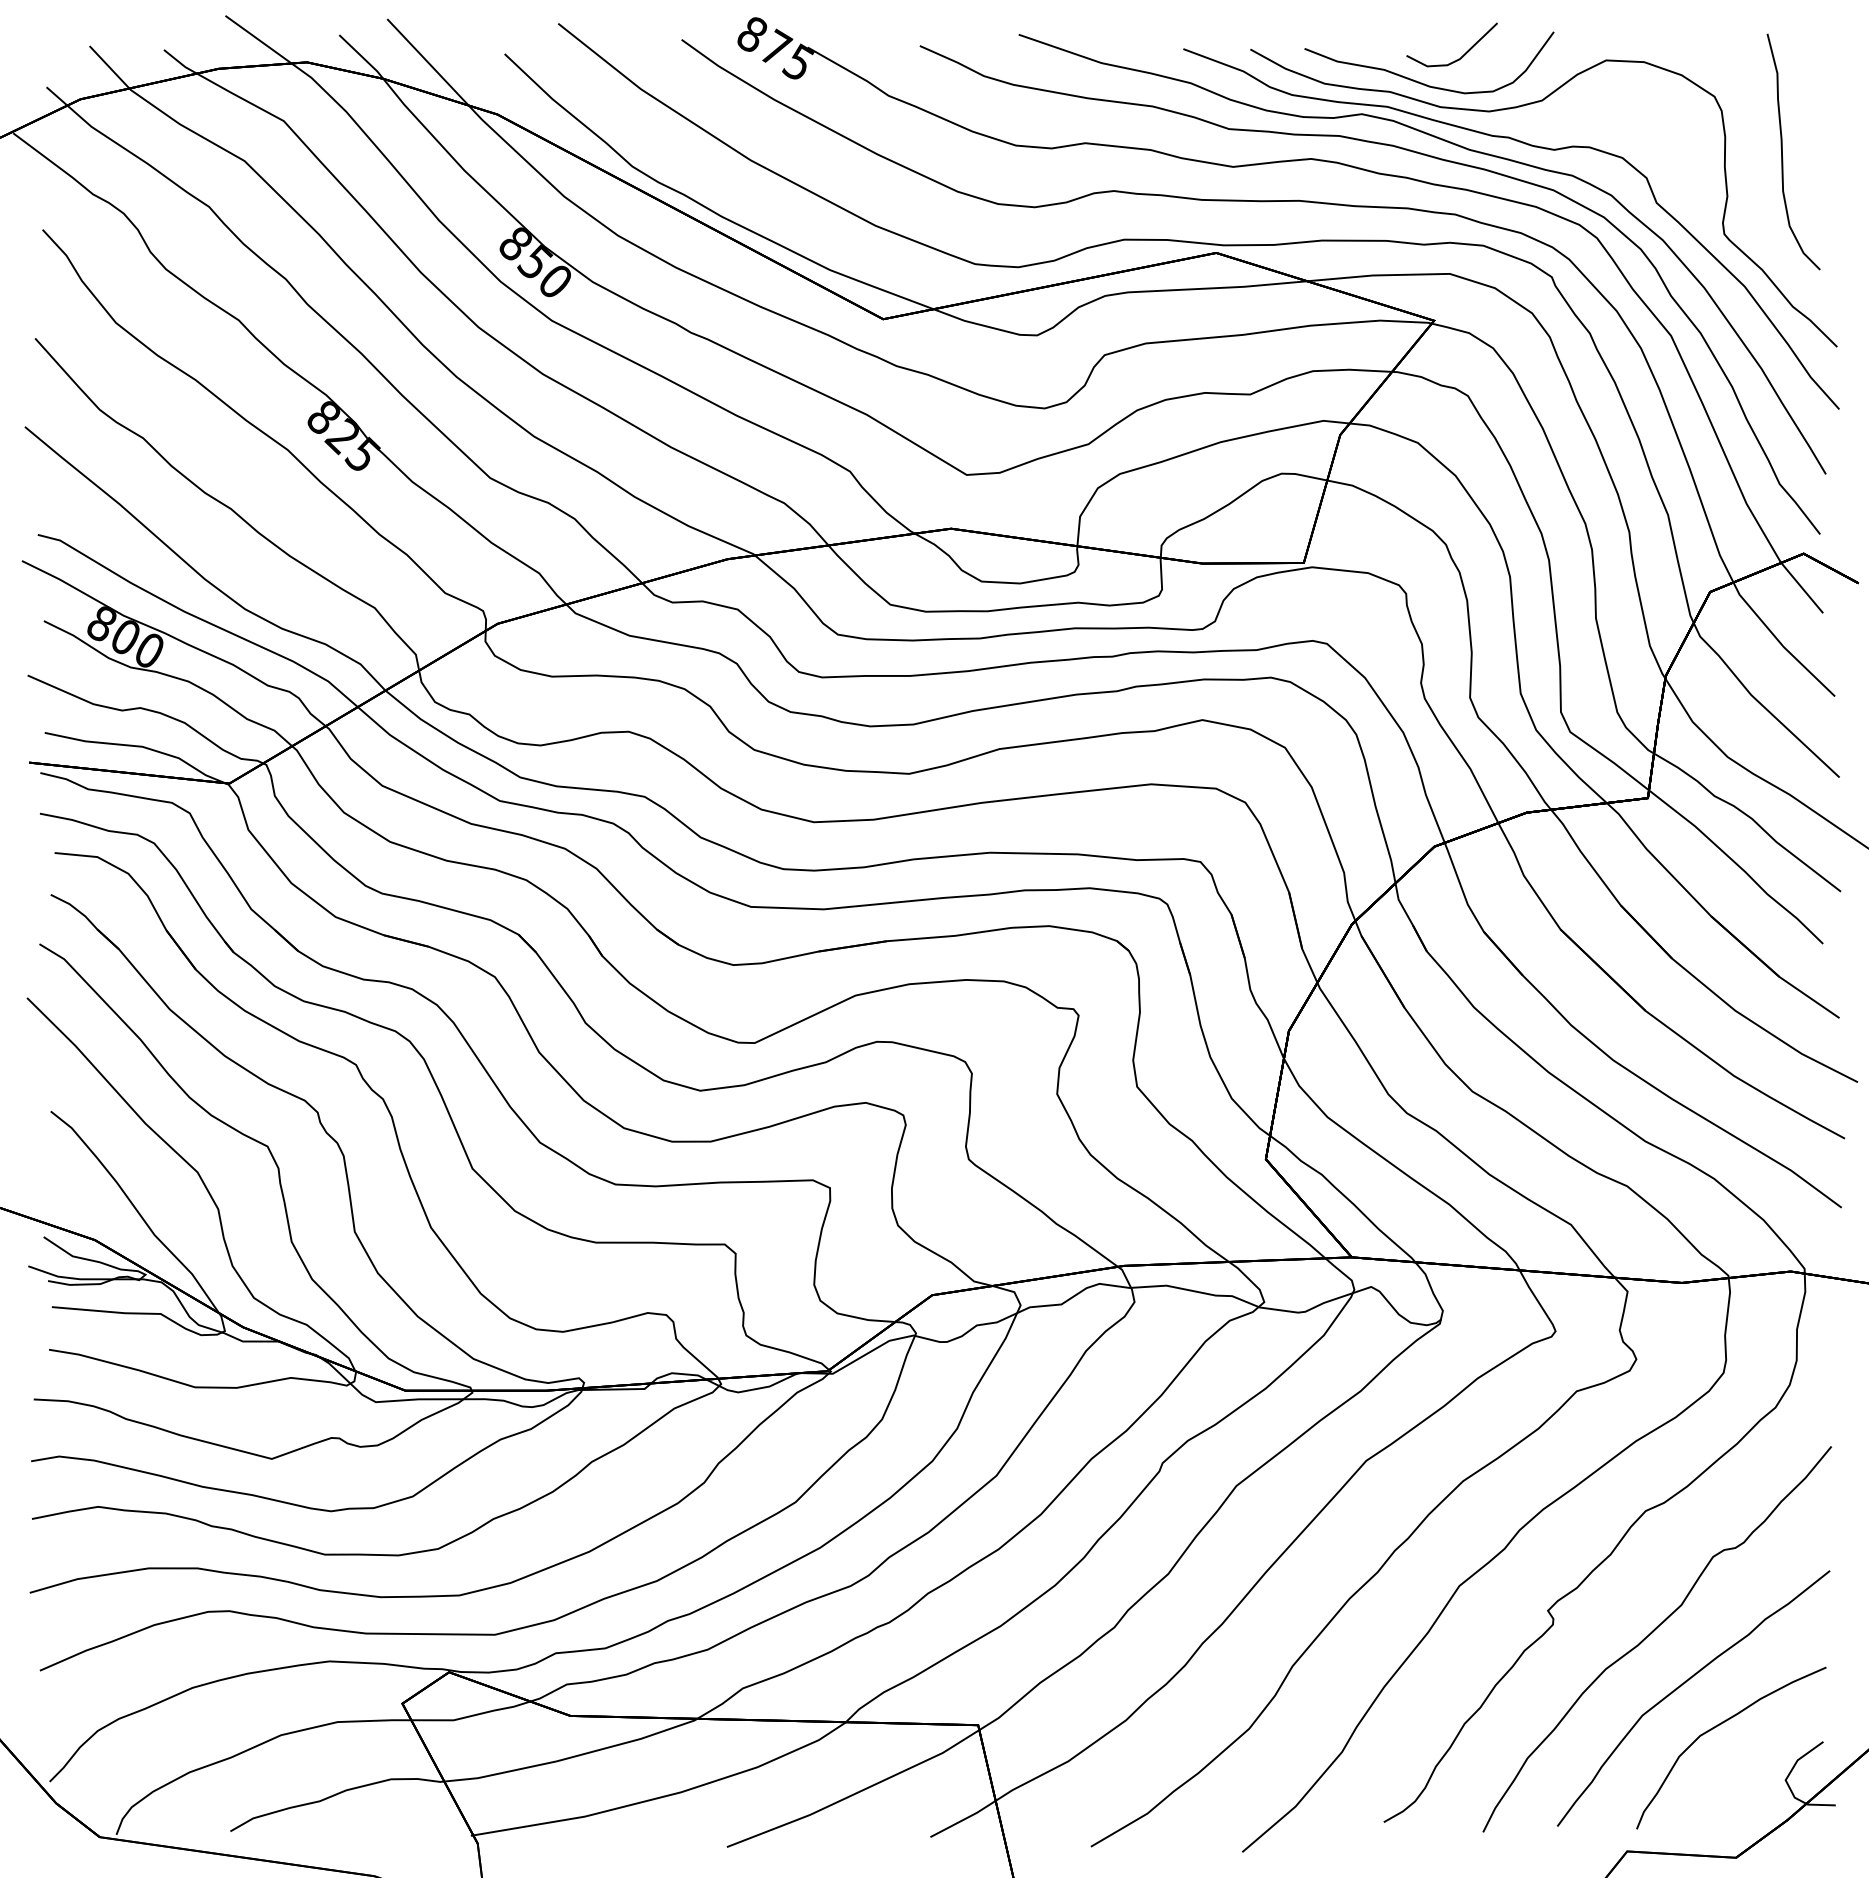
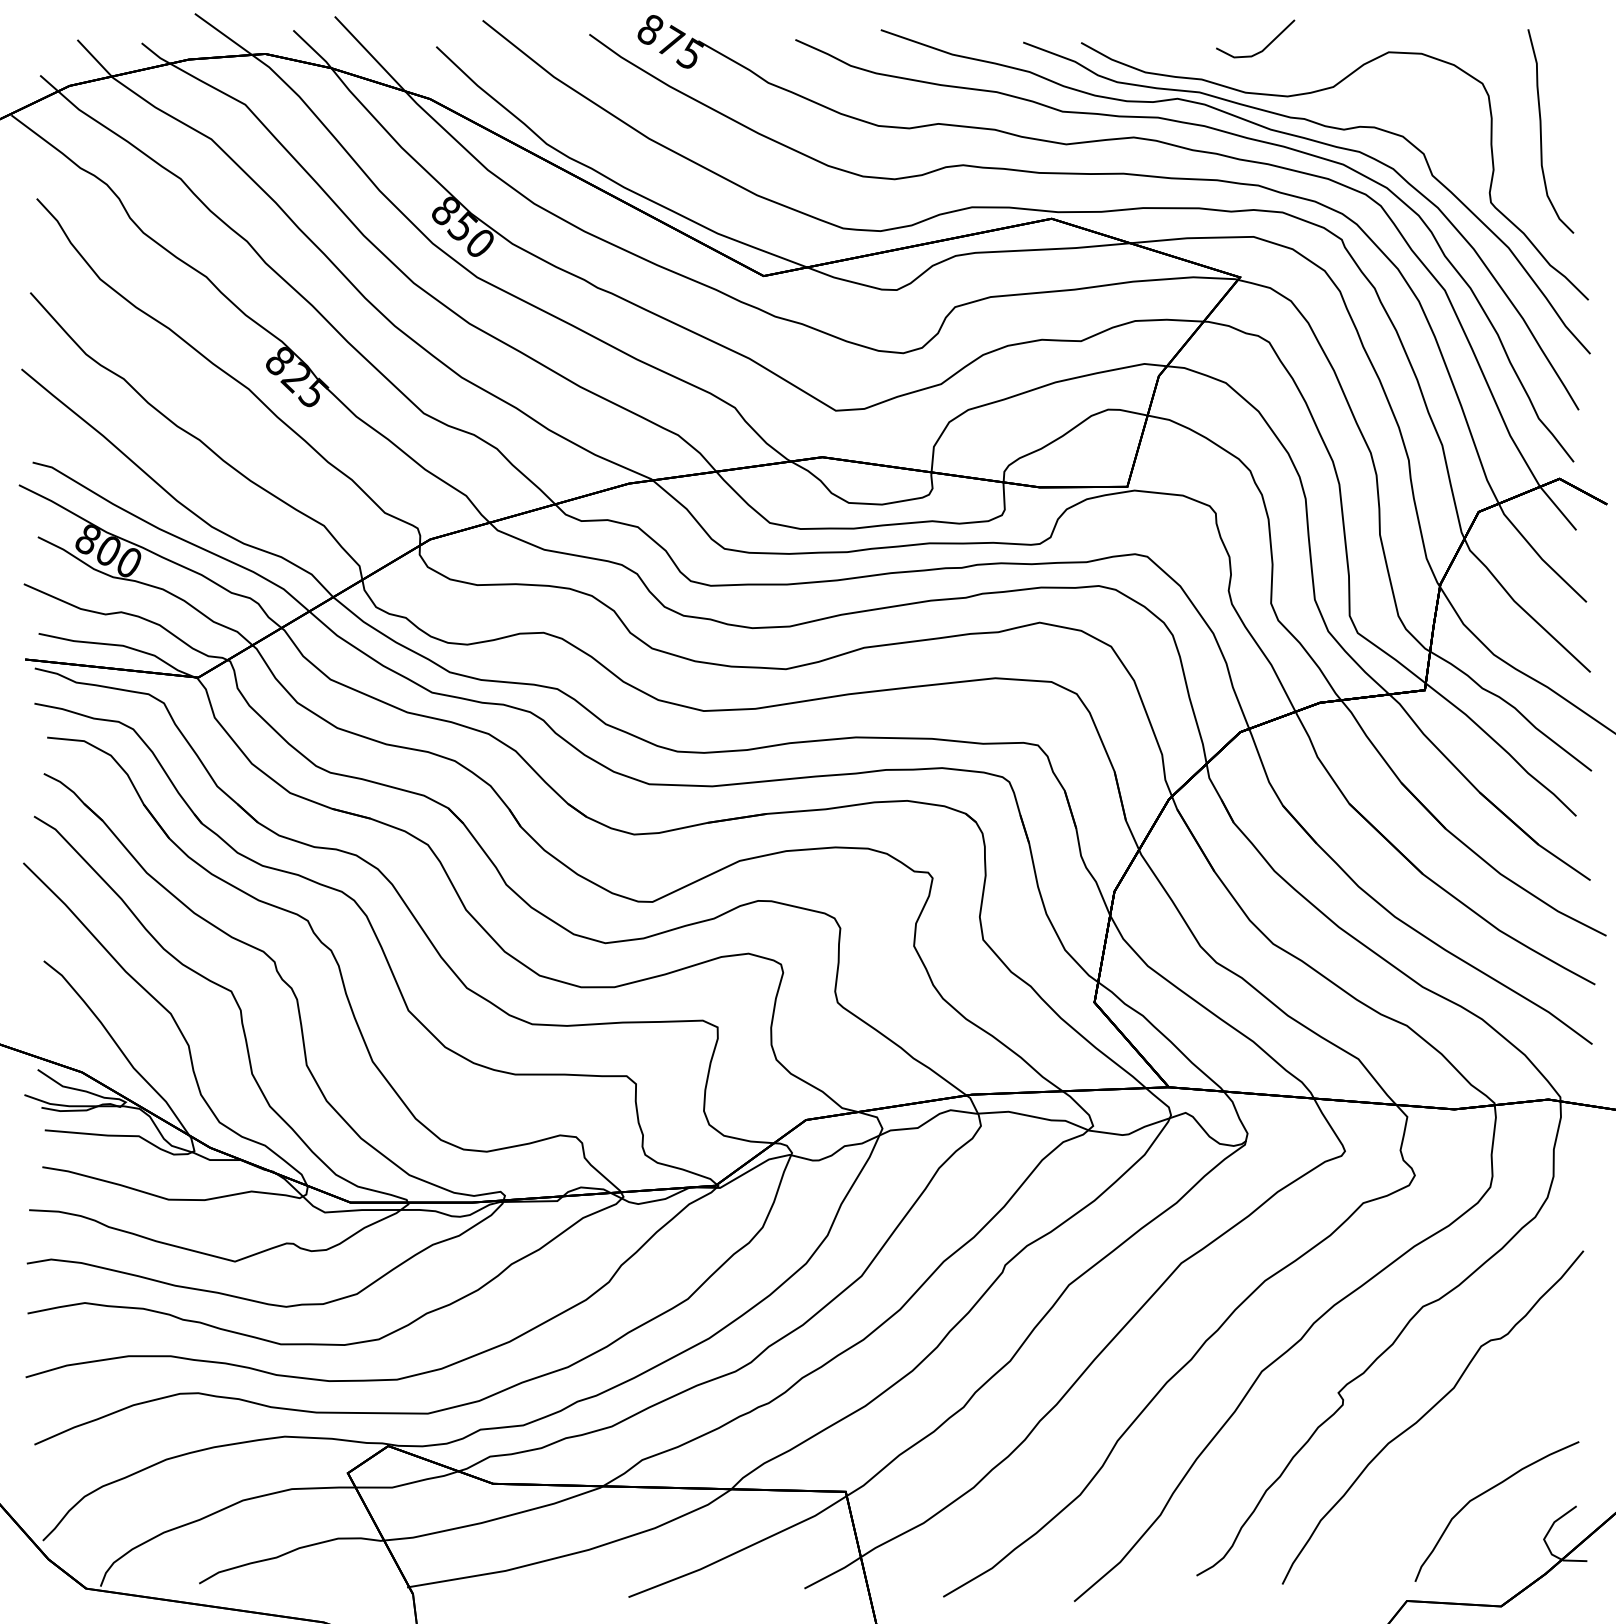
curve: (1419, 81) -> (1227, 70), removed
curve: (1681, 1686) -> (1453, 1458), removed

